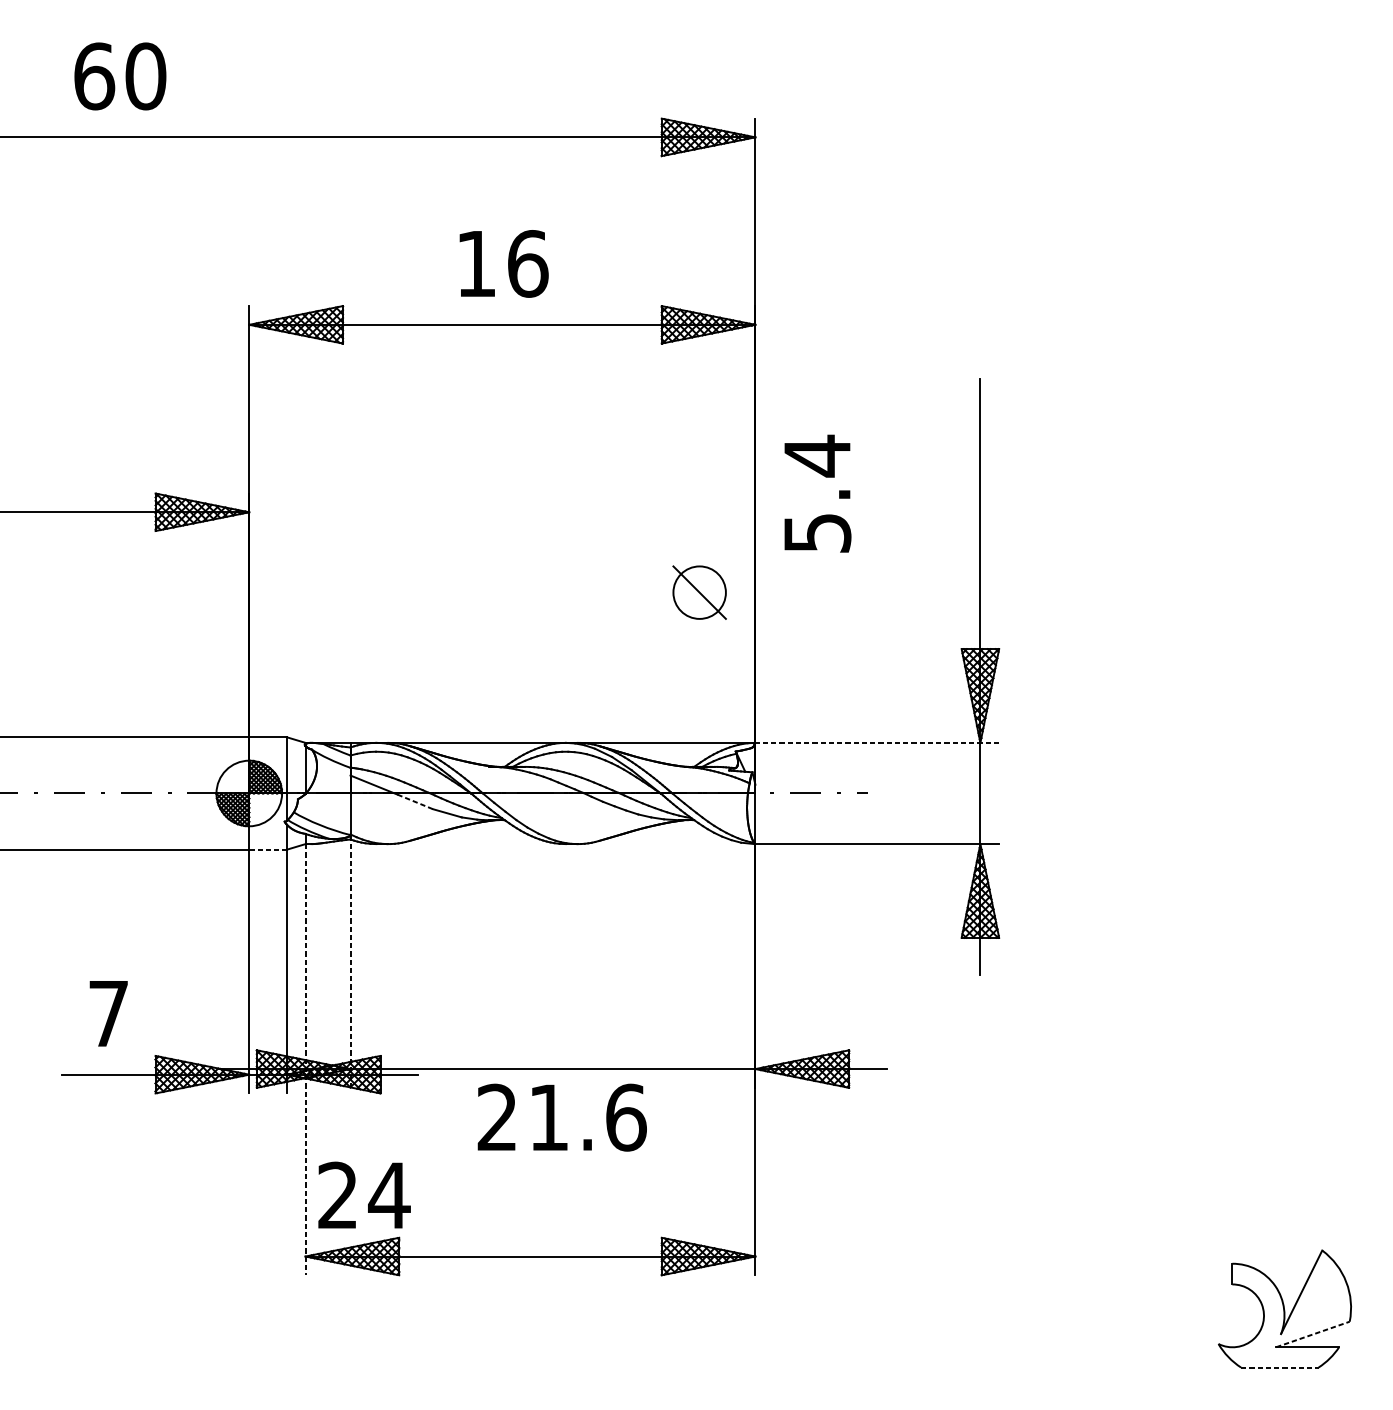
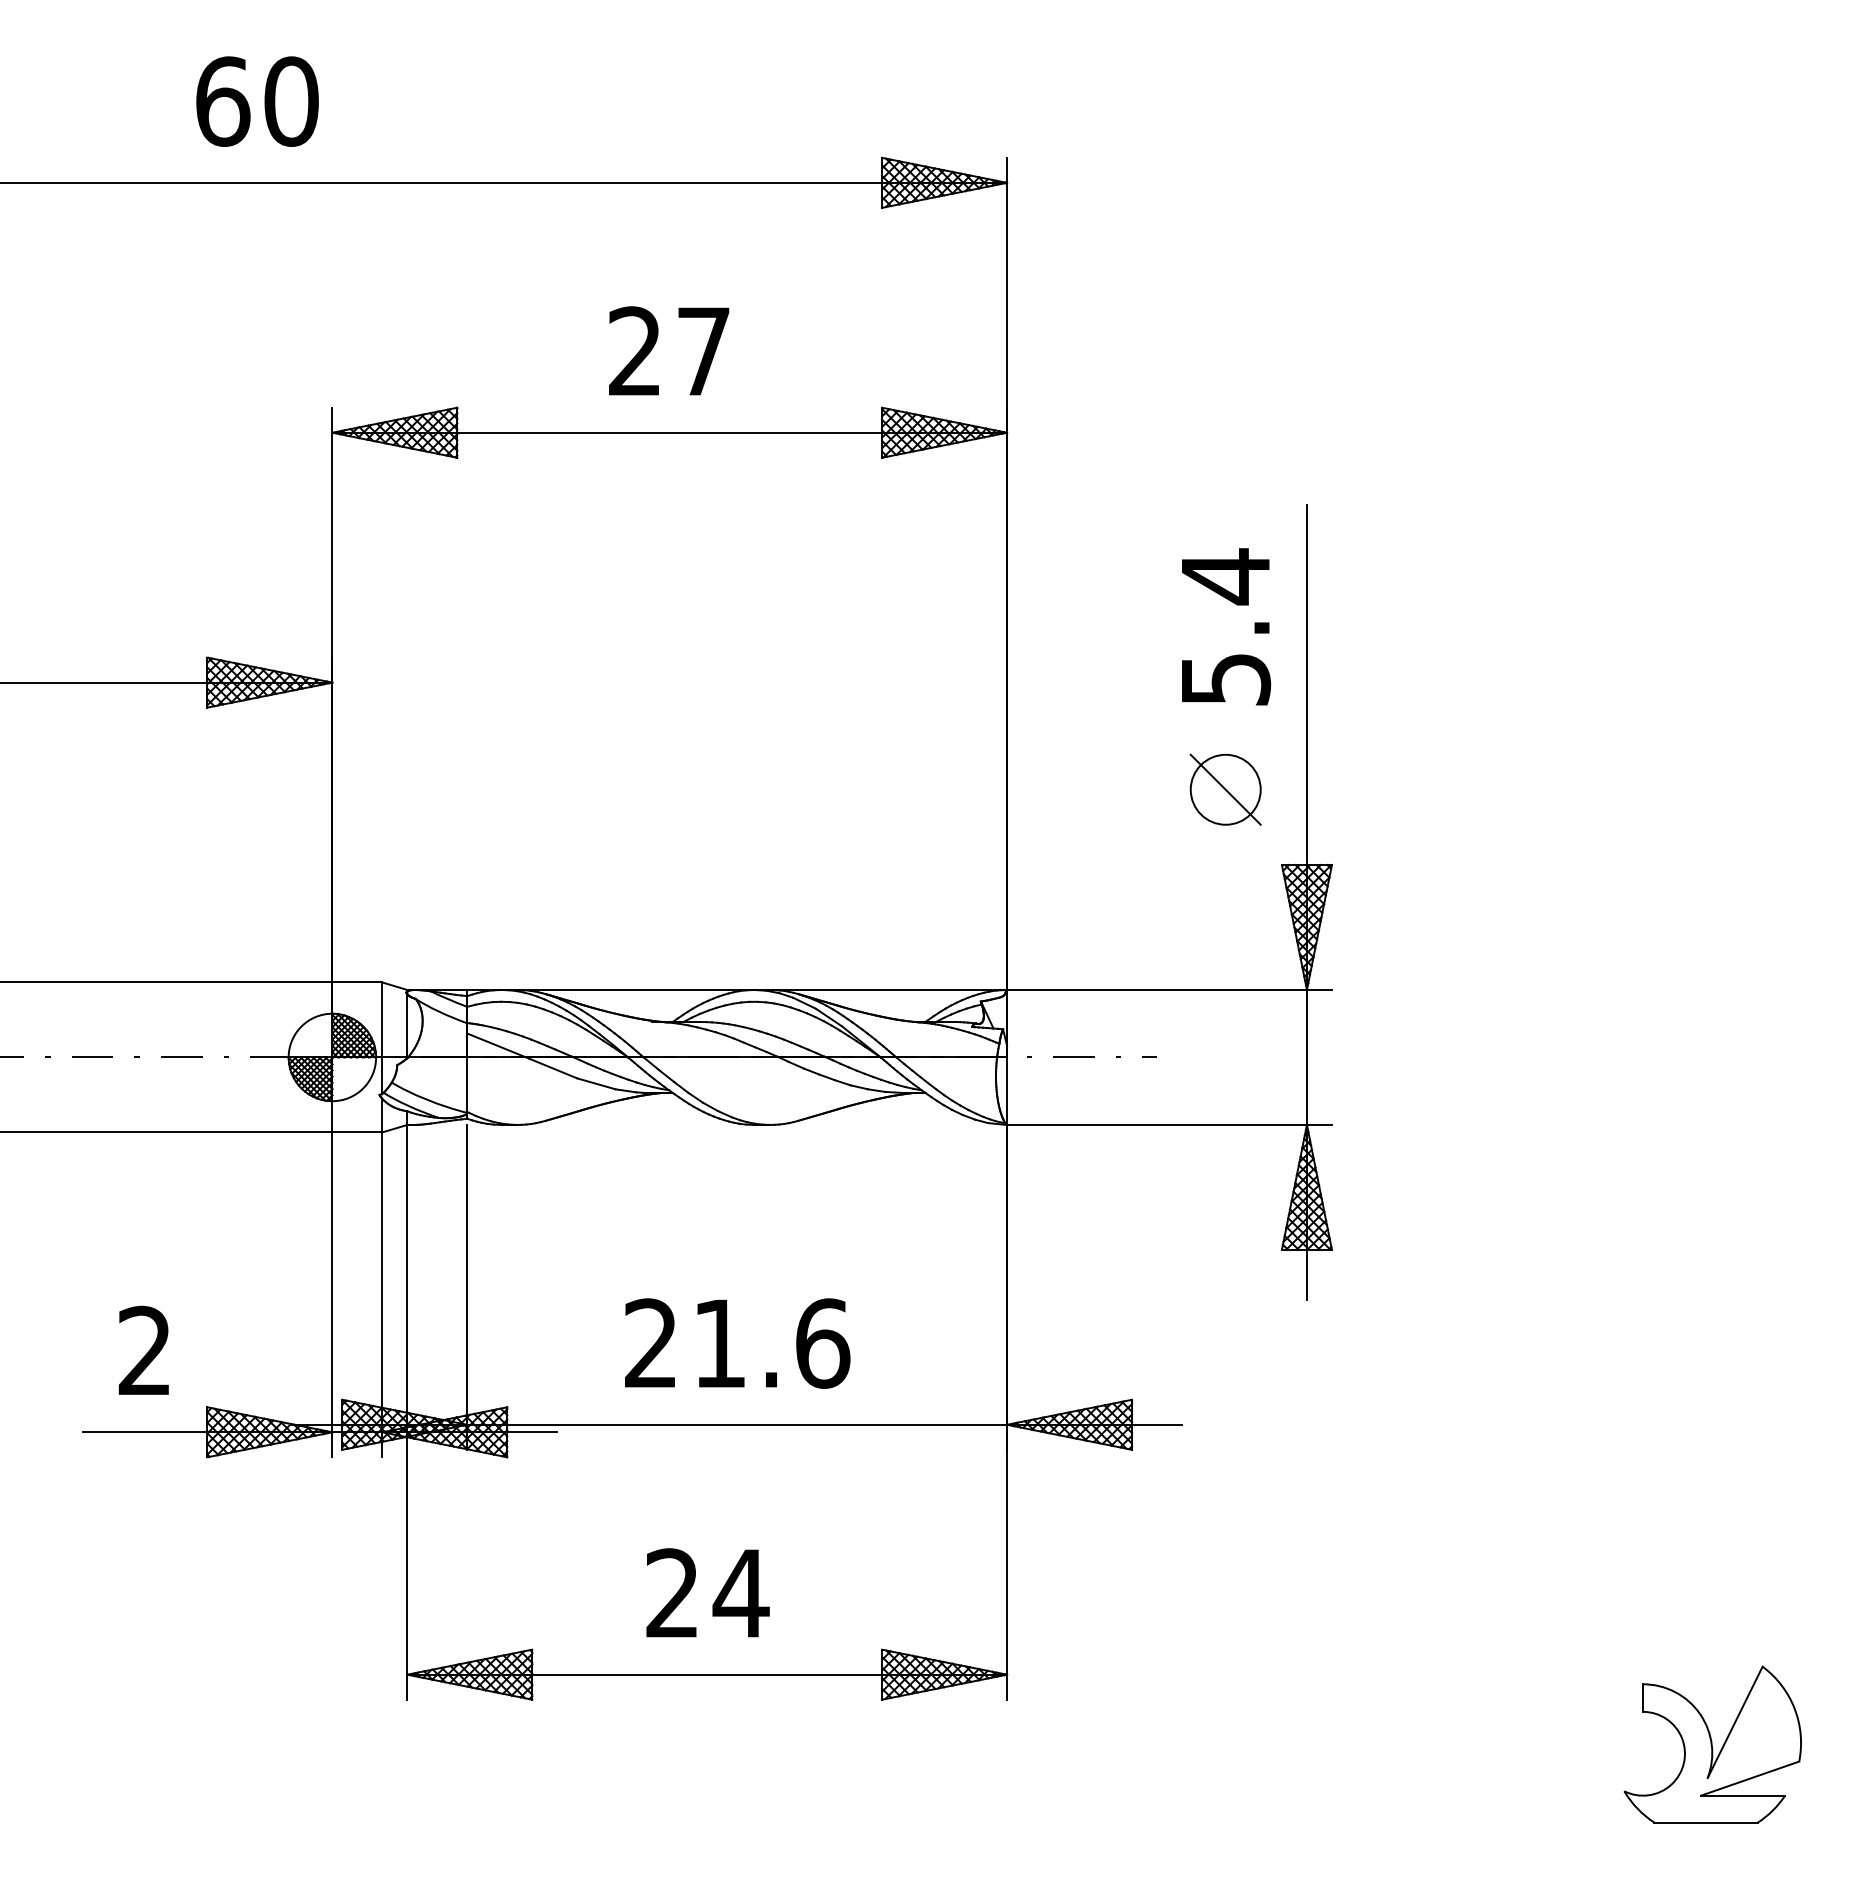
text: (120, 76) -> (257, 101), moved
text: (502, 263) -> (670, 351), 16 -> 27
text: (818, 493) -> (1226, 626), moved
part: (699, 592) -> (1225, 789), moved
line: (877, 743) -> (1169, 990), dashed -> solid
line: (415, 801) -> (553, 1068), dashed -> solid
line: (268, 849) -> (357, 1132), dashed -> solid
line: (350, 966) -> (467, 1287), dashed -> solid
text: (108, 1012) -> (144, 1349), 7 -> 2
line: (305, 1059) -> (407, 1412), dashed -> solid
text: (562, 1117) -> (737, 1343), moved
text: (364, 1194) -> (707, 1592), moved
line: (1313, 1334) -> (1750, 1778), dashed -> solid
line: (1280, 1367) -> (1706, 1822), dashed -> solid

